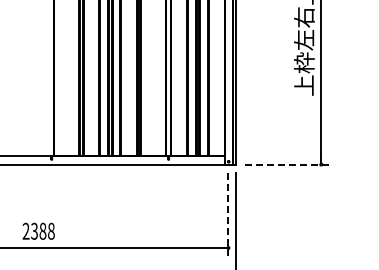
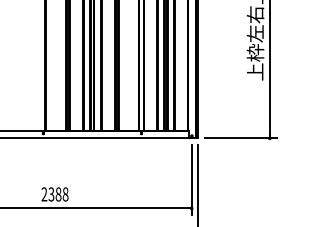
line: (287, 164) -> (241, 138), dashed -> solid
line: (228, 214) -> (191, 180), dashed -> solid
text: (38, 230) -> (54, 193), moved

